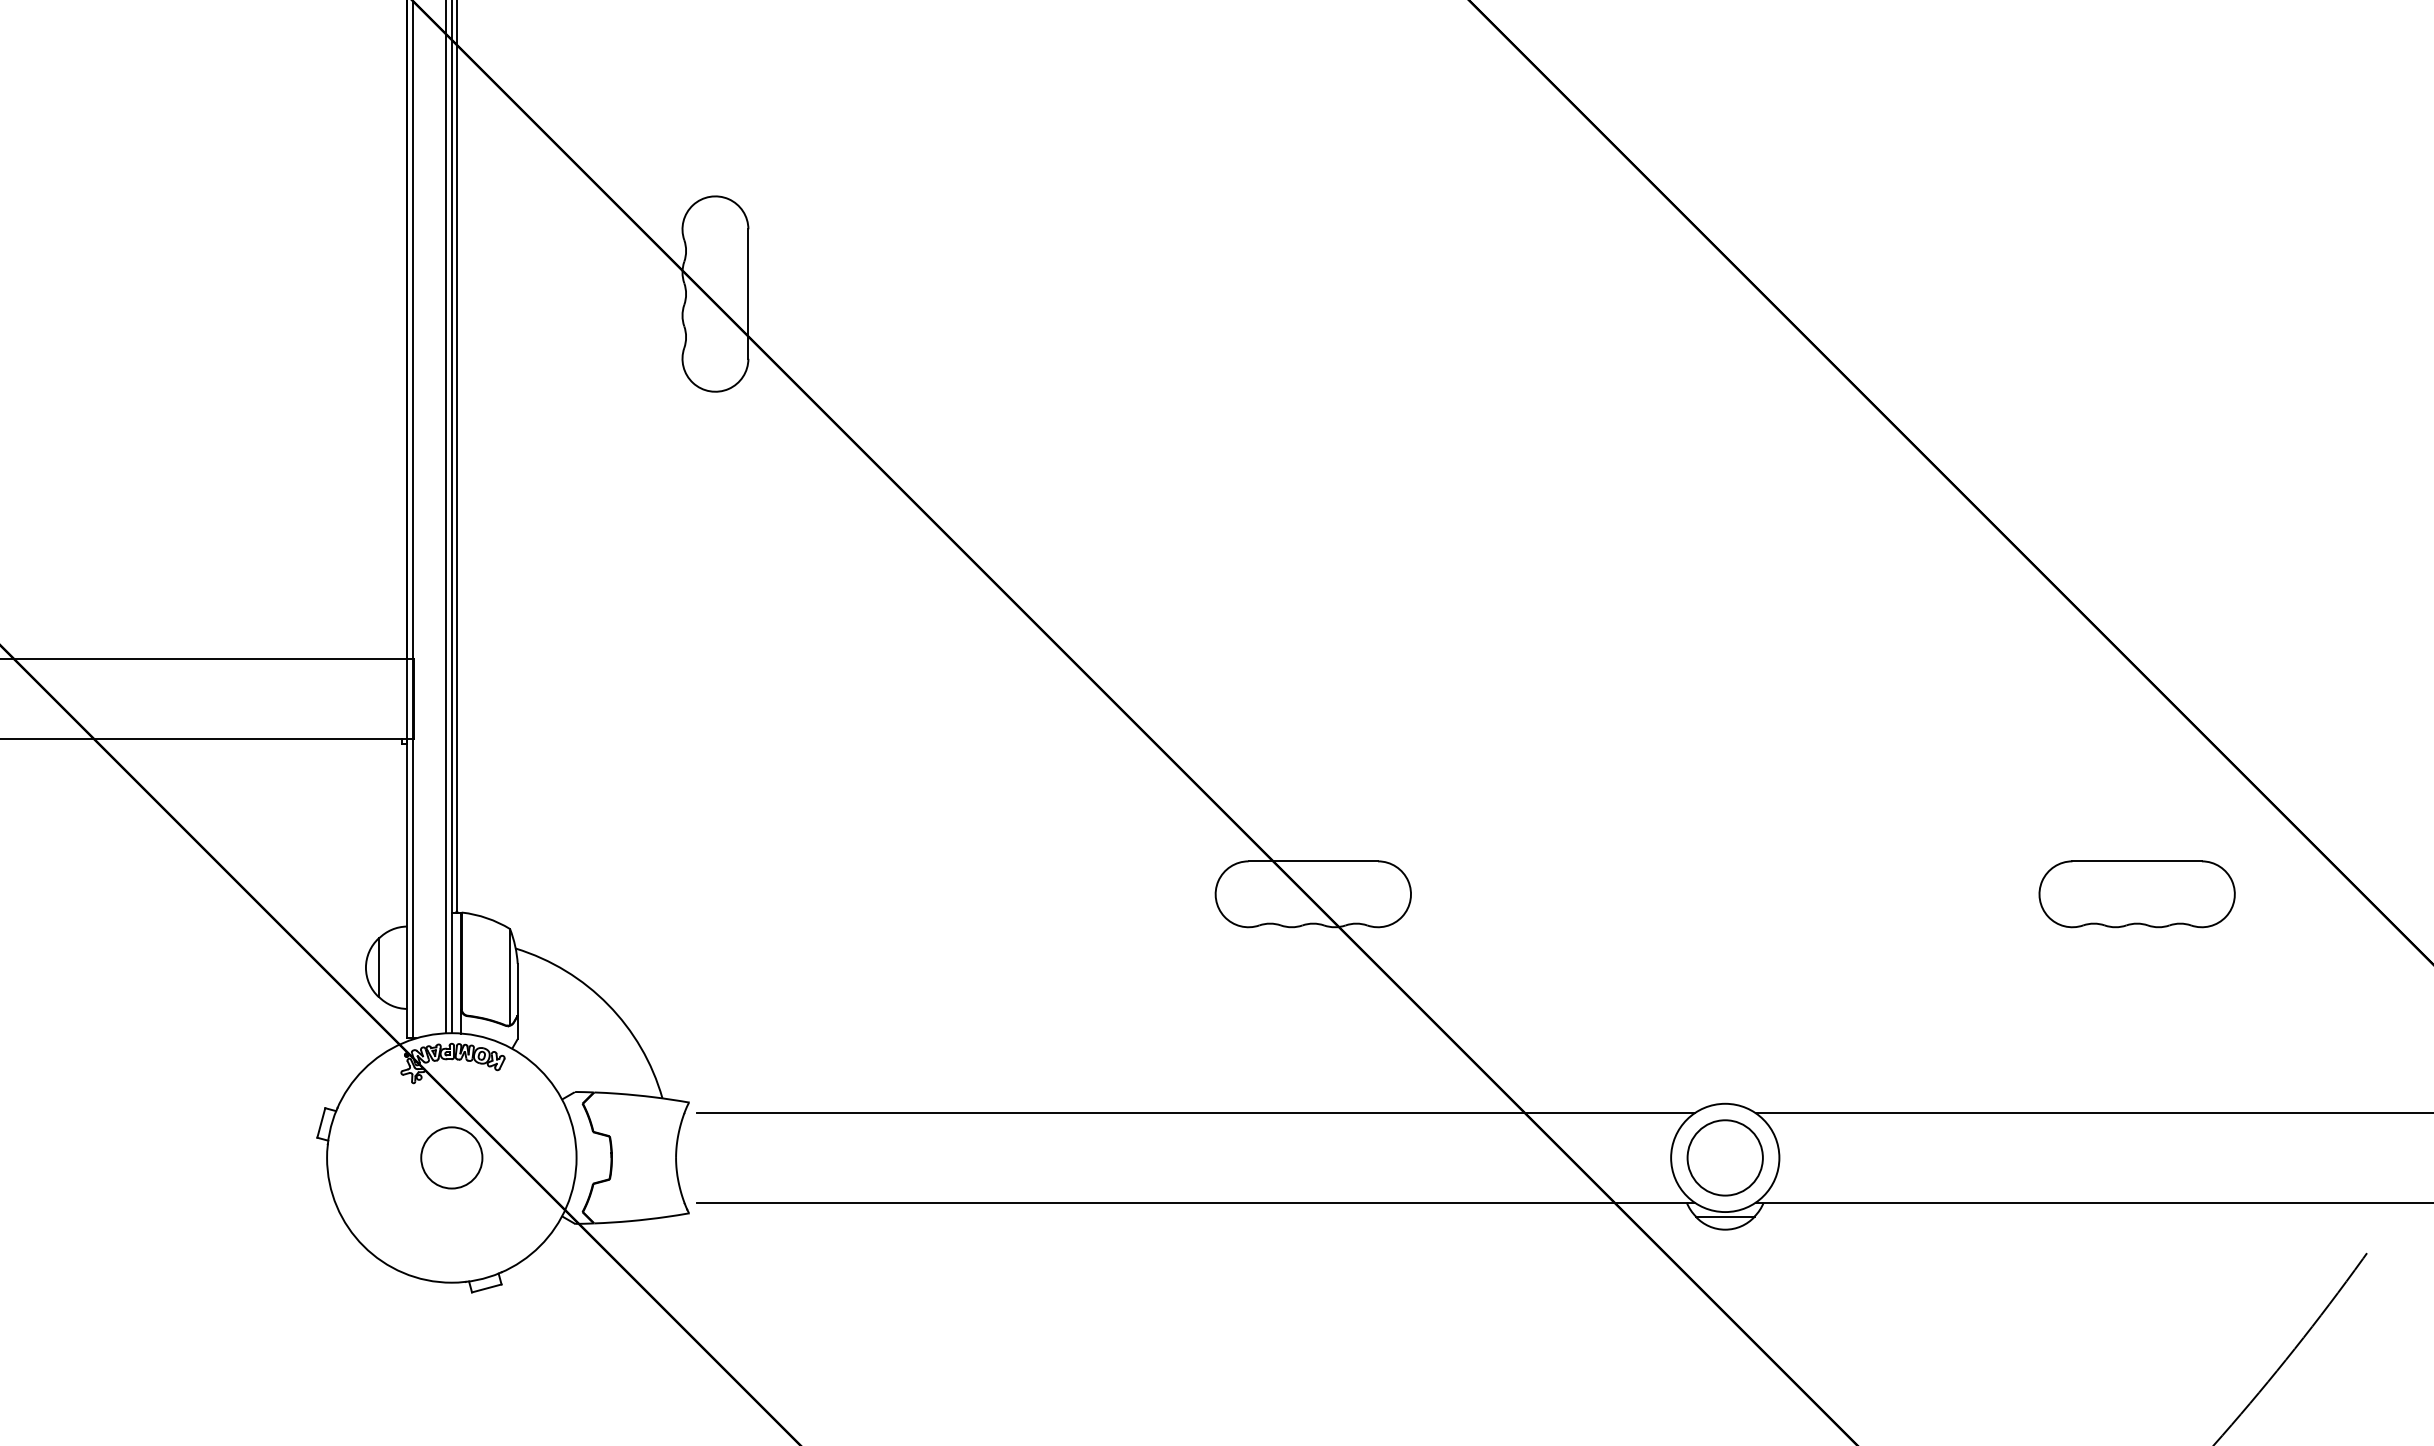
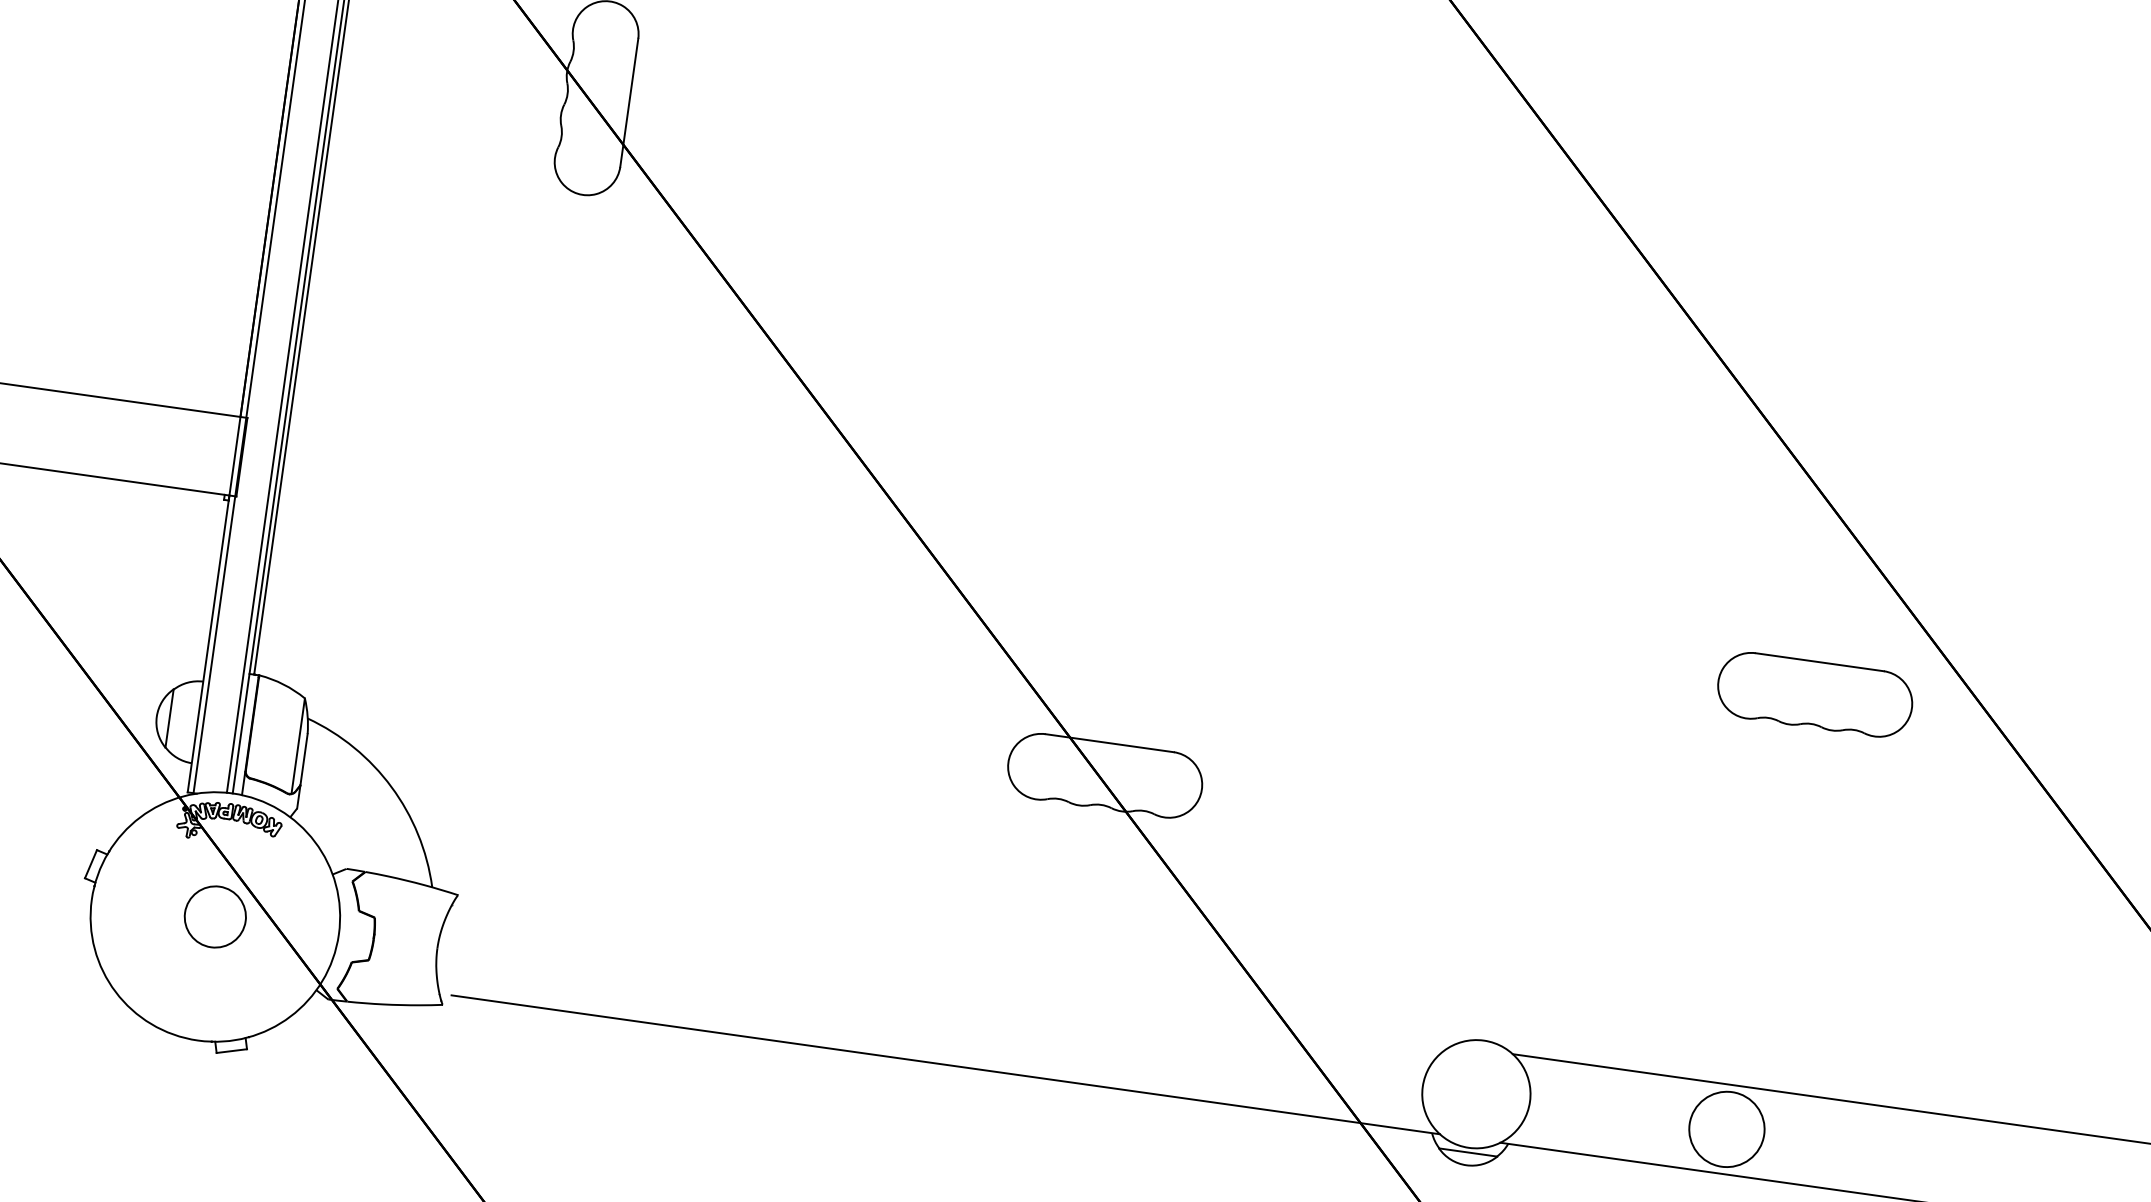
part: (2136, 894) -> (1814, 694), moved
line: (1195, 1113) -> (957, 976), removed
circle: (1724, 1157) -> (1726, 1128), moved

